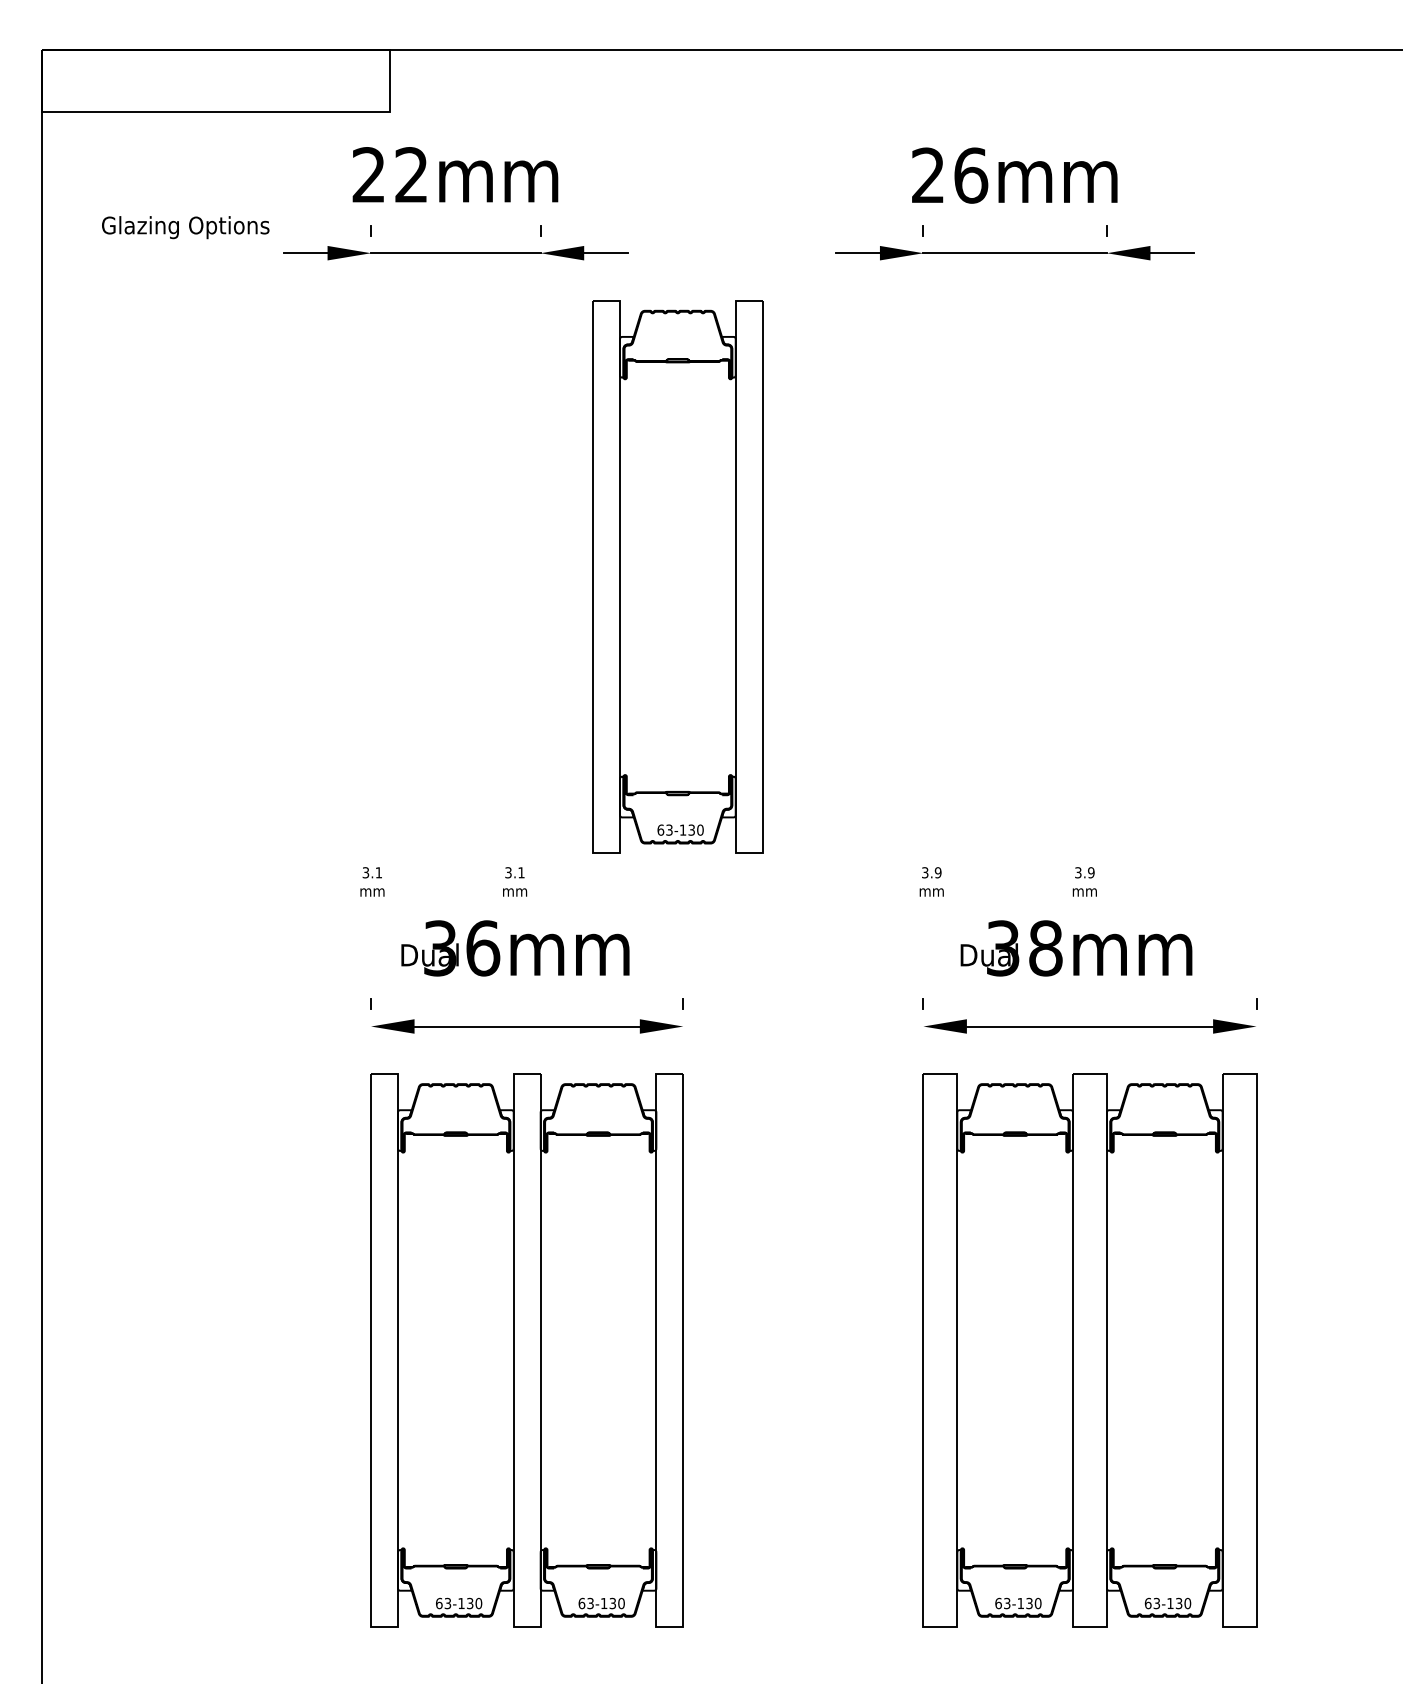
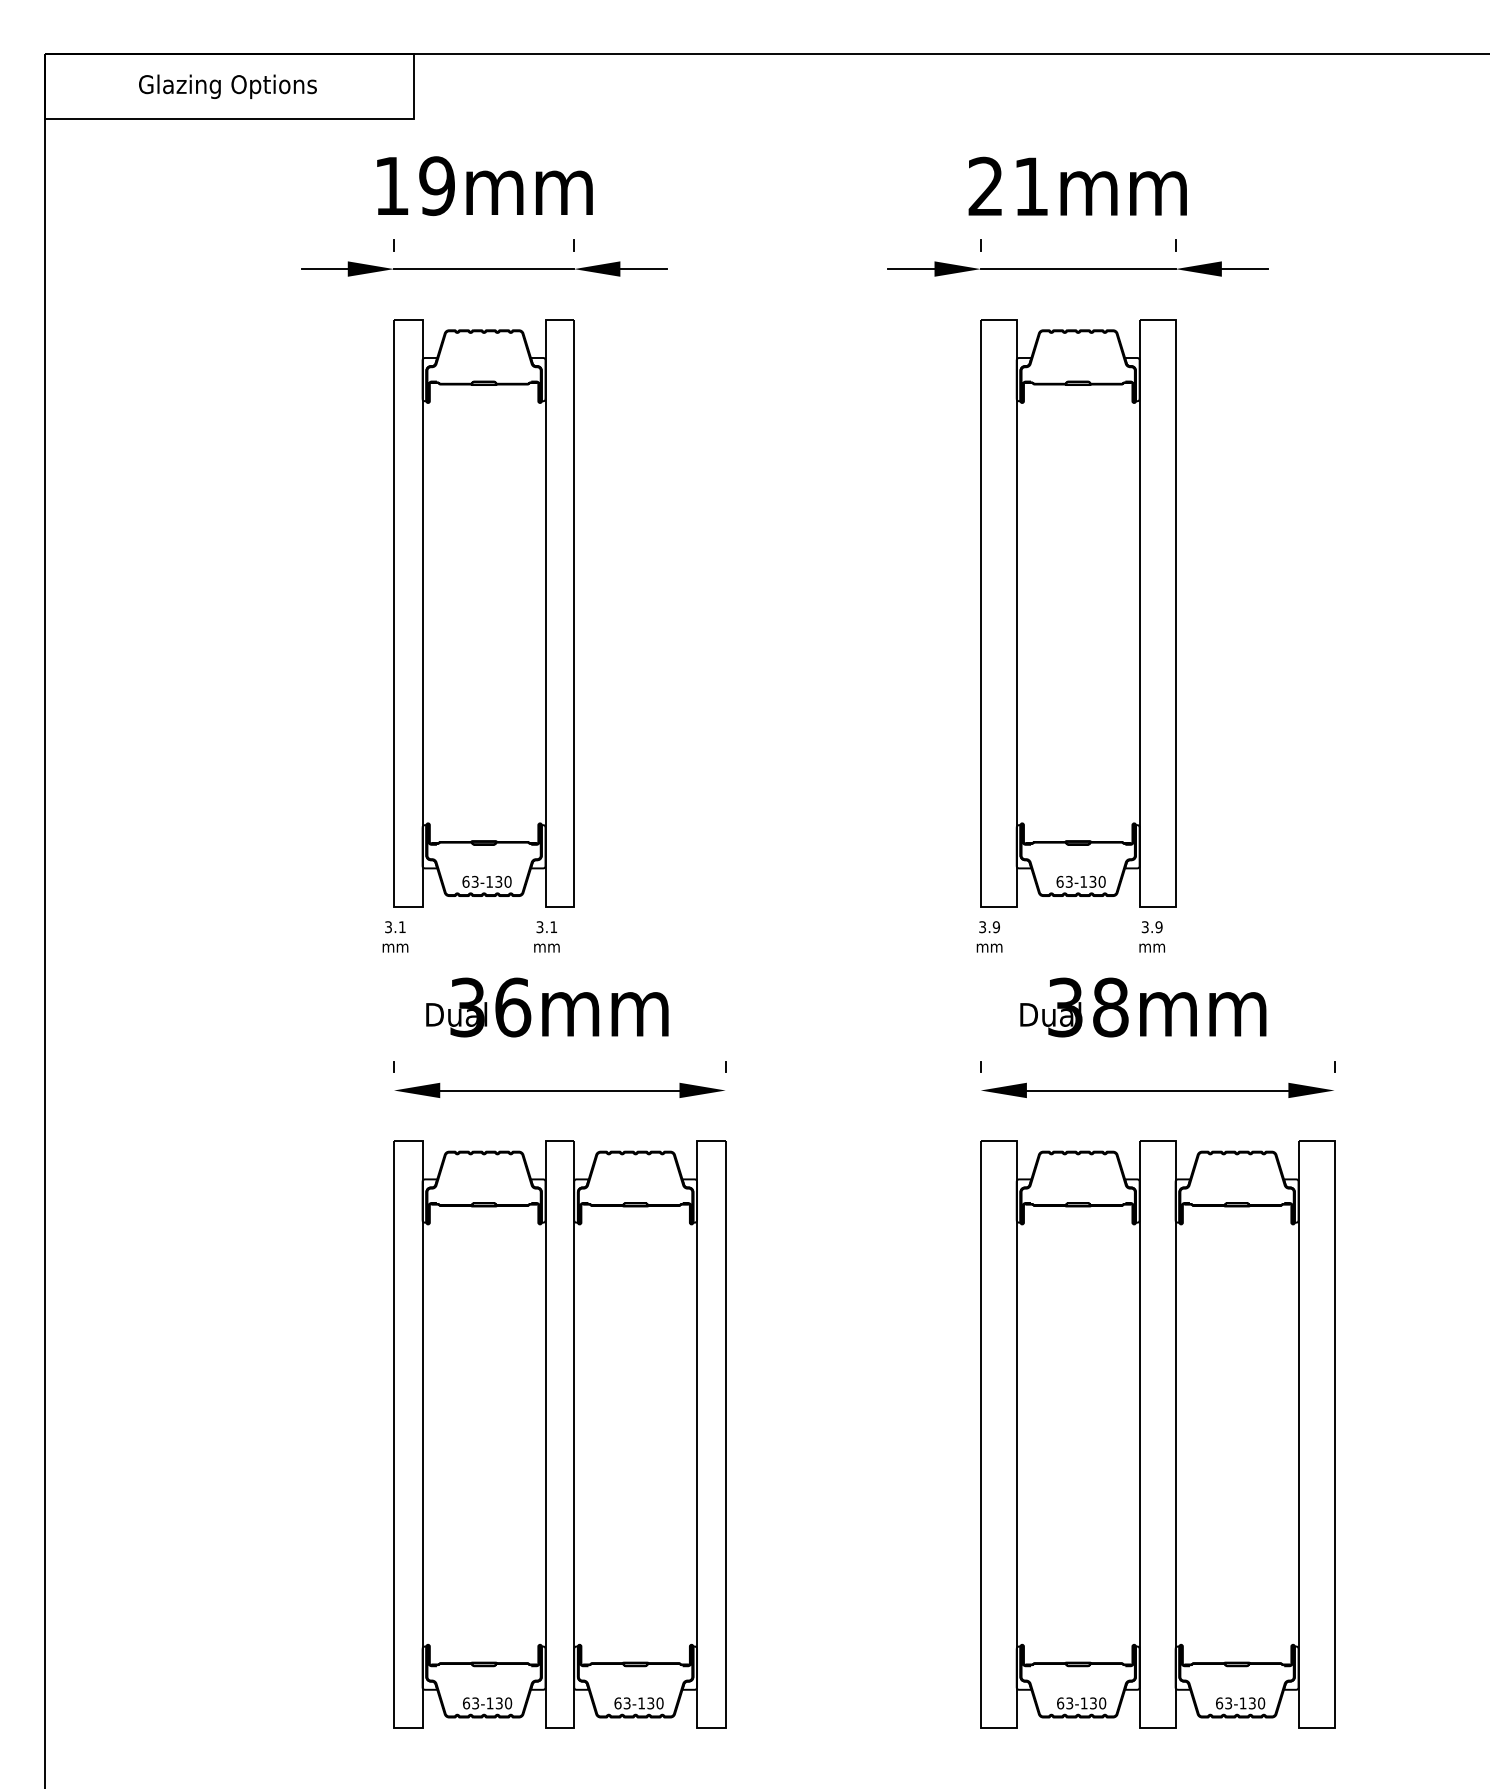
text: (390, 175) -> (414, 186), 22mm -> 19mm
text: (971, 175) -> (1031, 186), 26mm -> 21mm
text: (185, 227) -> (227, 86), moved
part: (677, 576) -> (483, 612), moved
part: (1014, 576) -> (1077, 612), added

